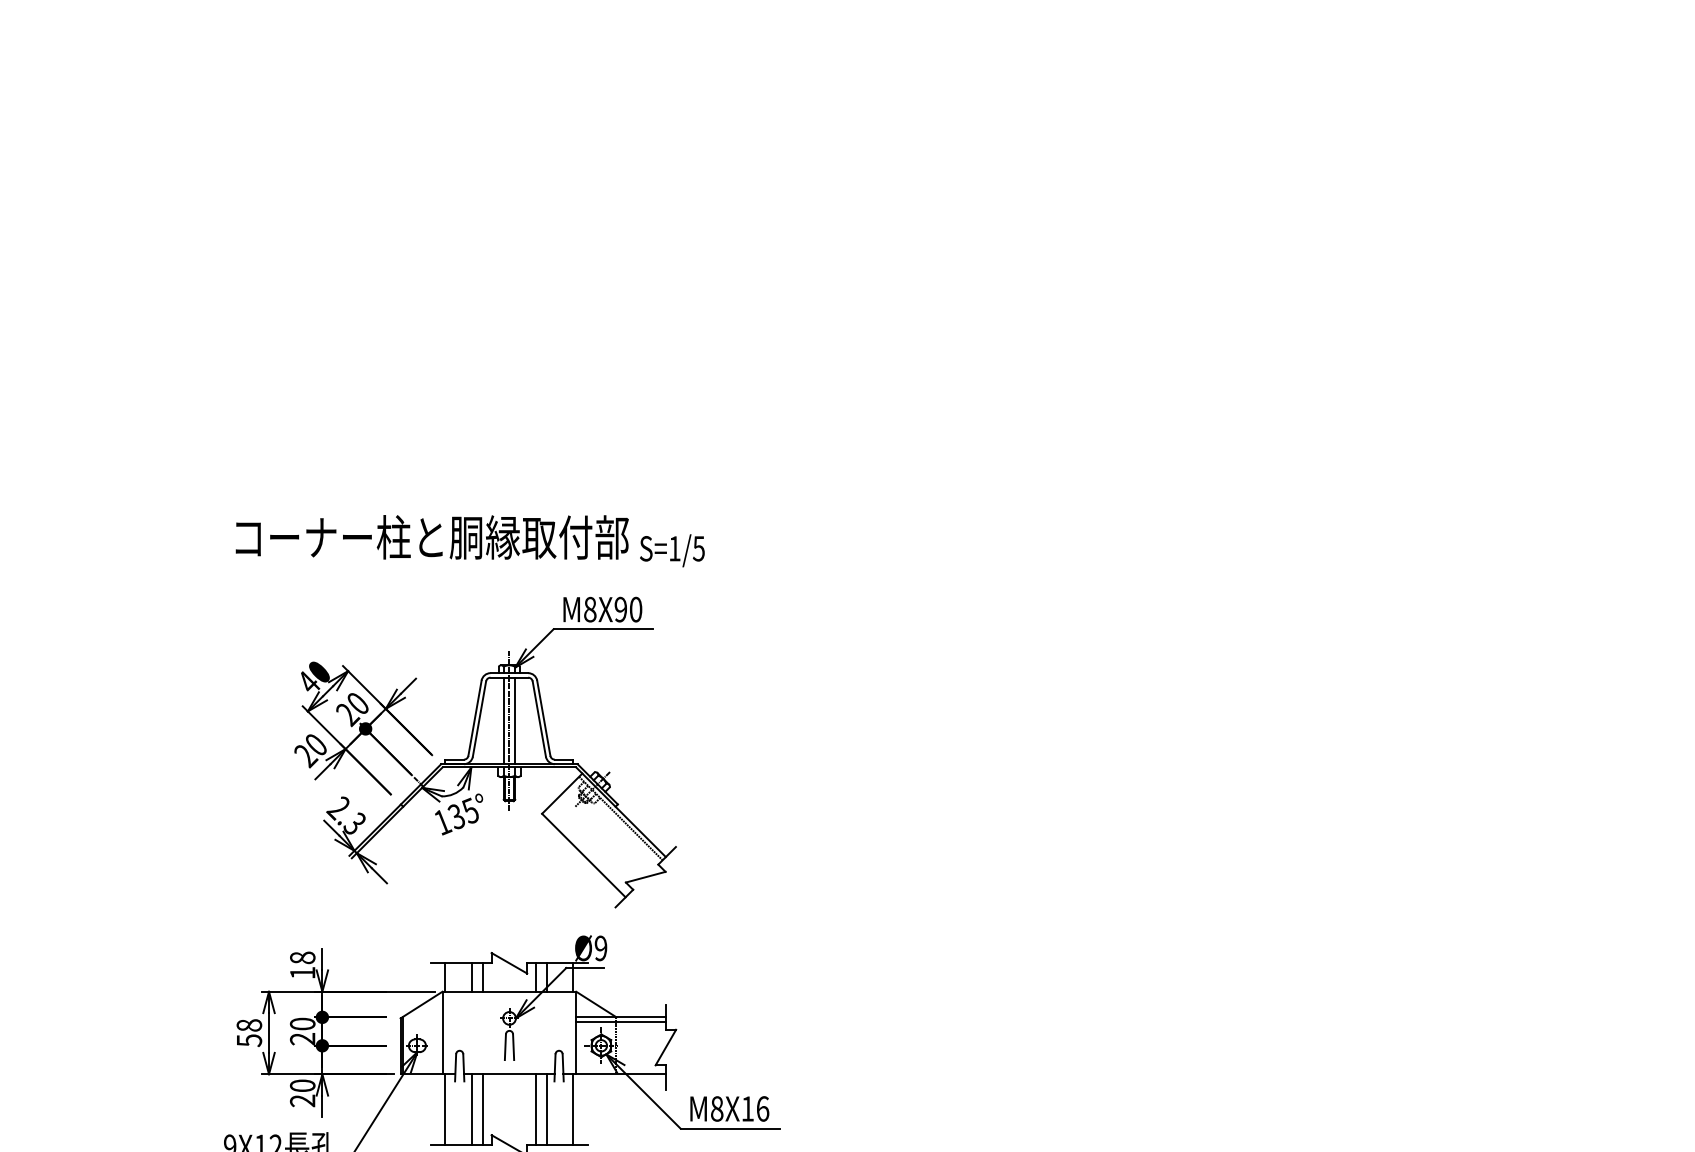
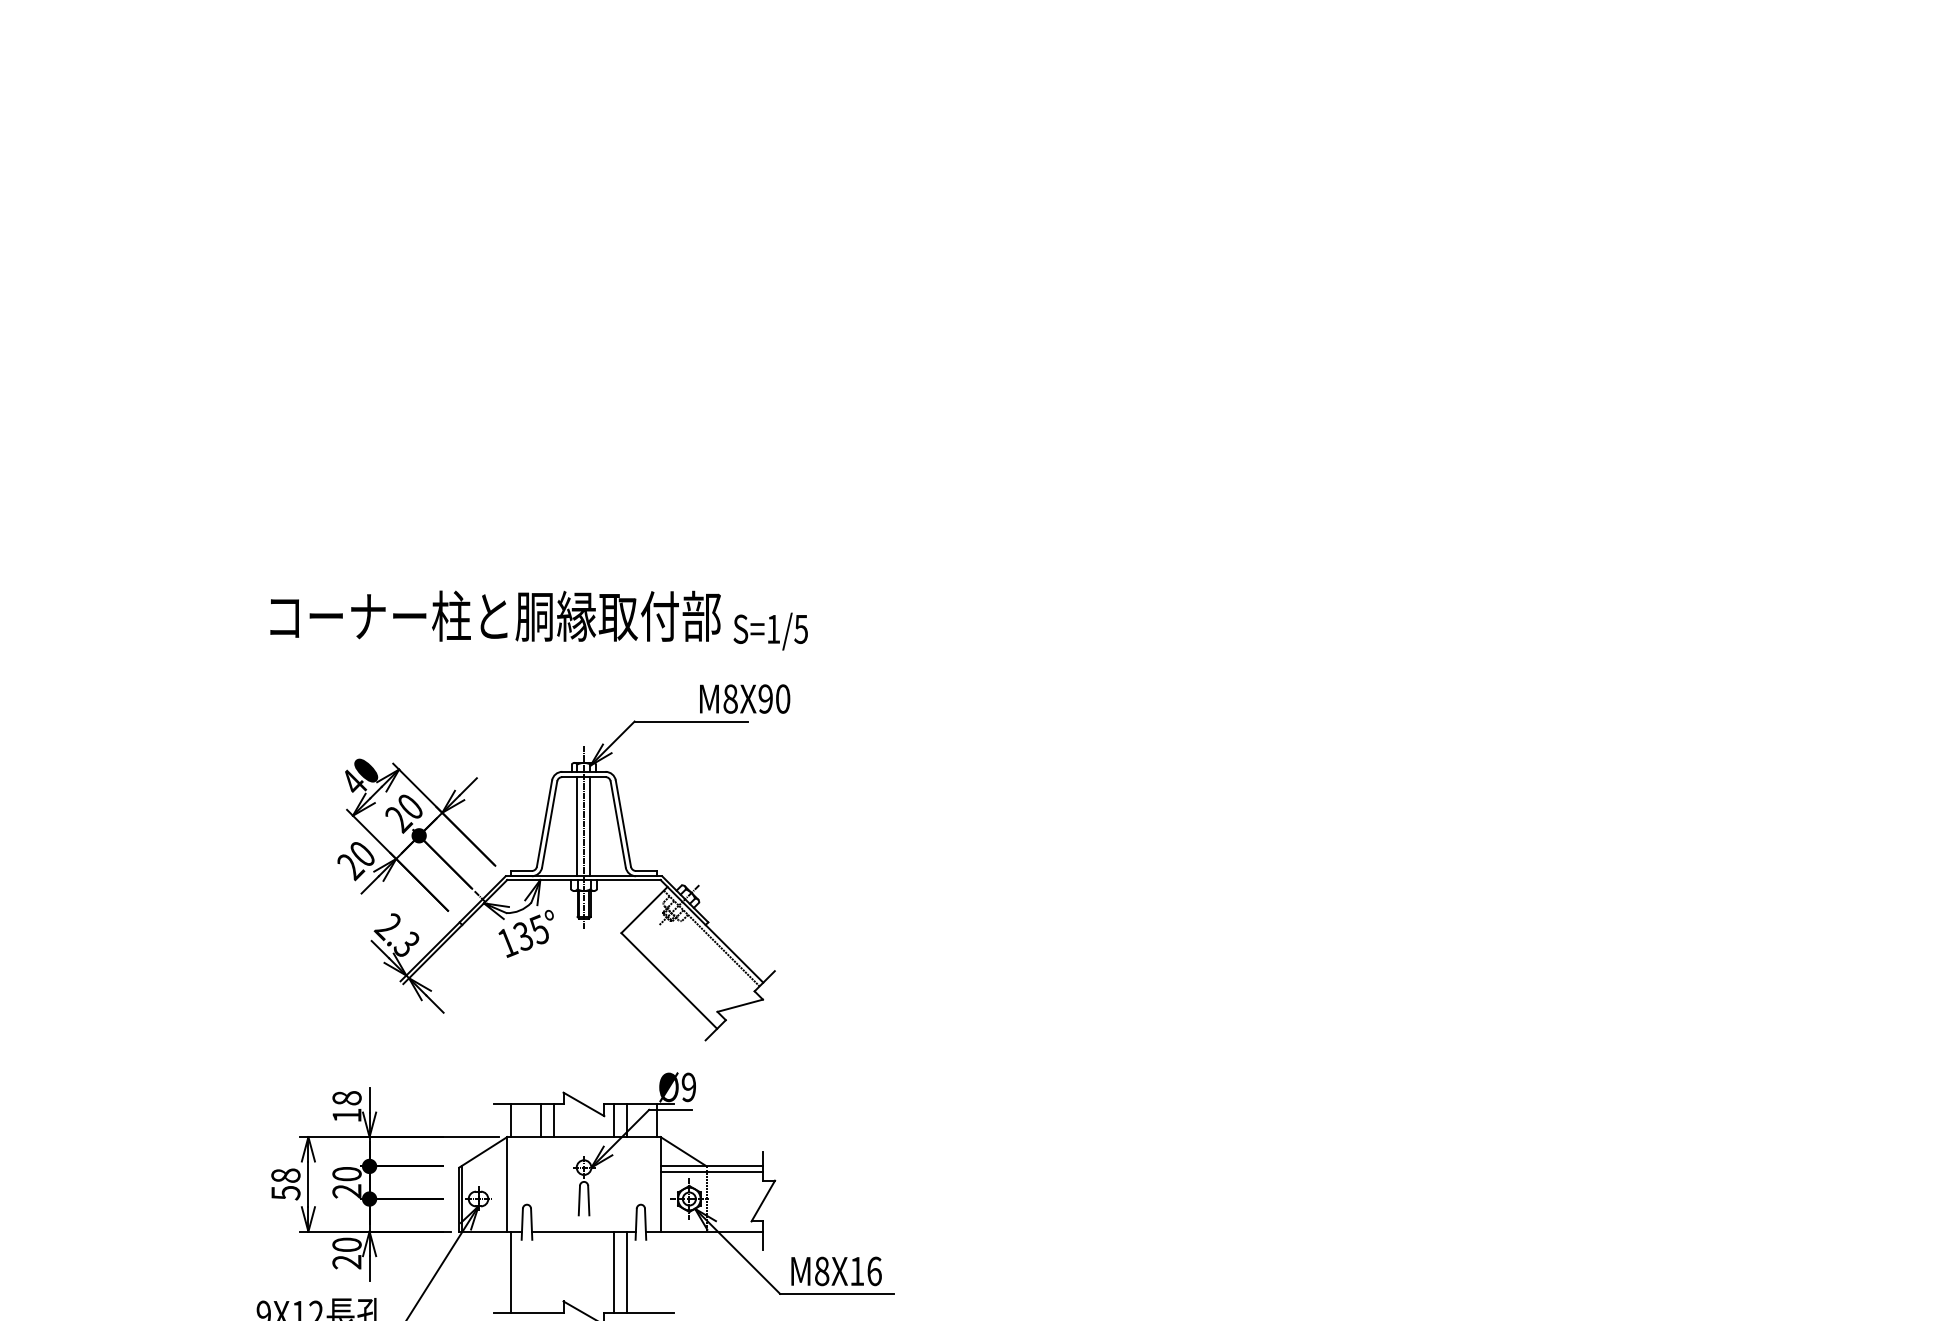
text: (603, 609) -> (745, 698), moved
line: (471, 1109) -> (540, 1272), removed
line: (482, 1109) -> (553, 1272), removed
line: (573, 1109) -> (657, 1272), removed

